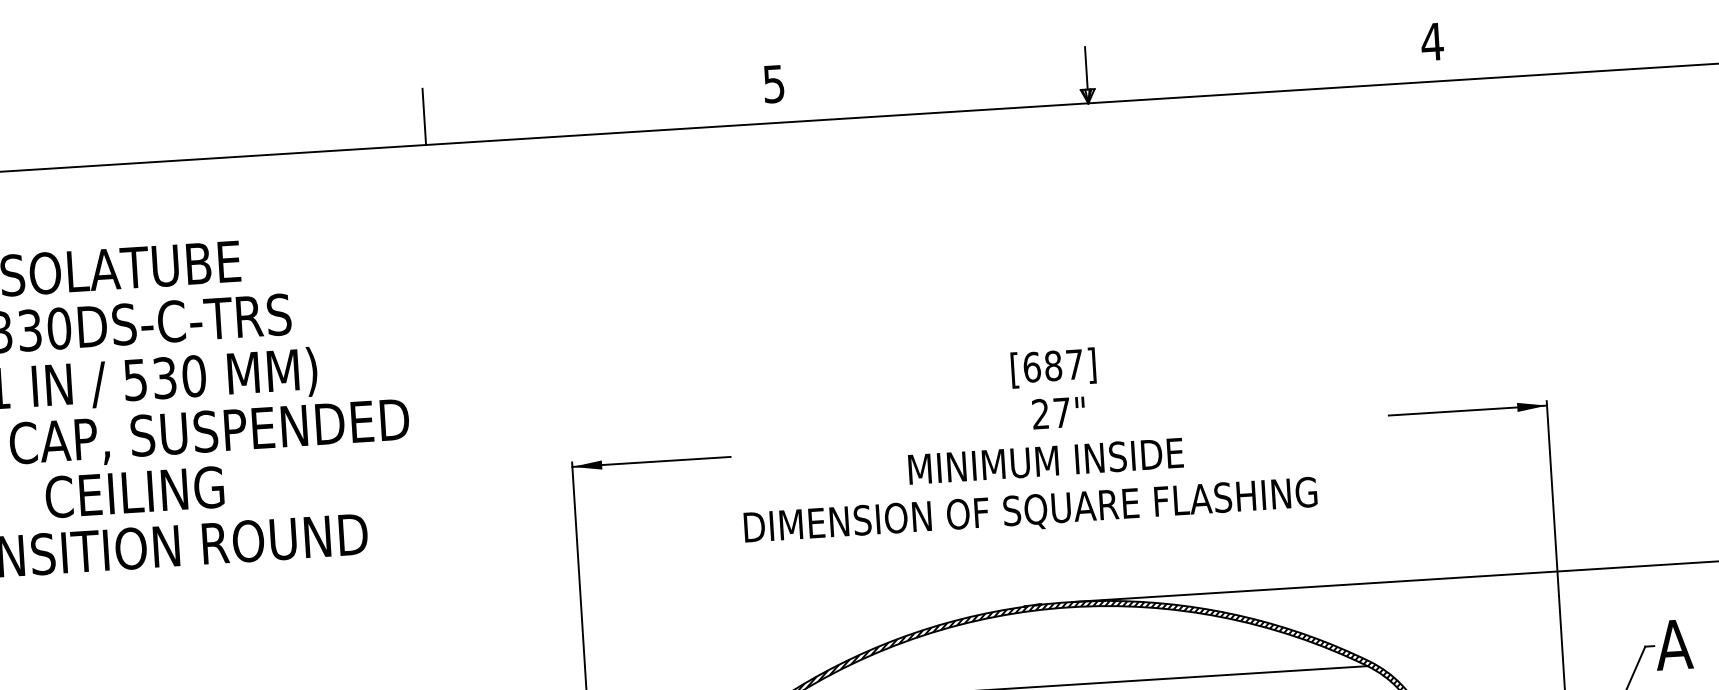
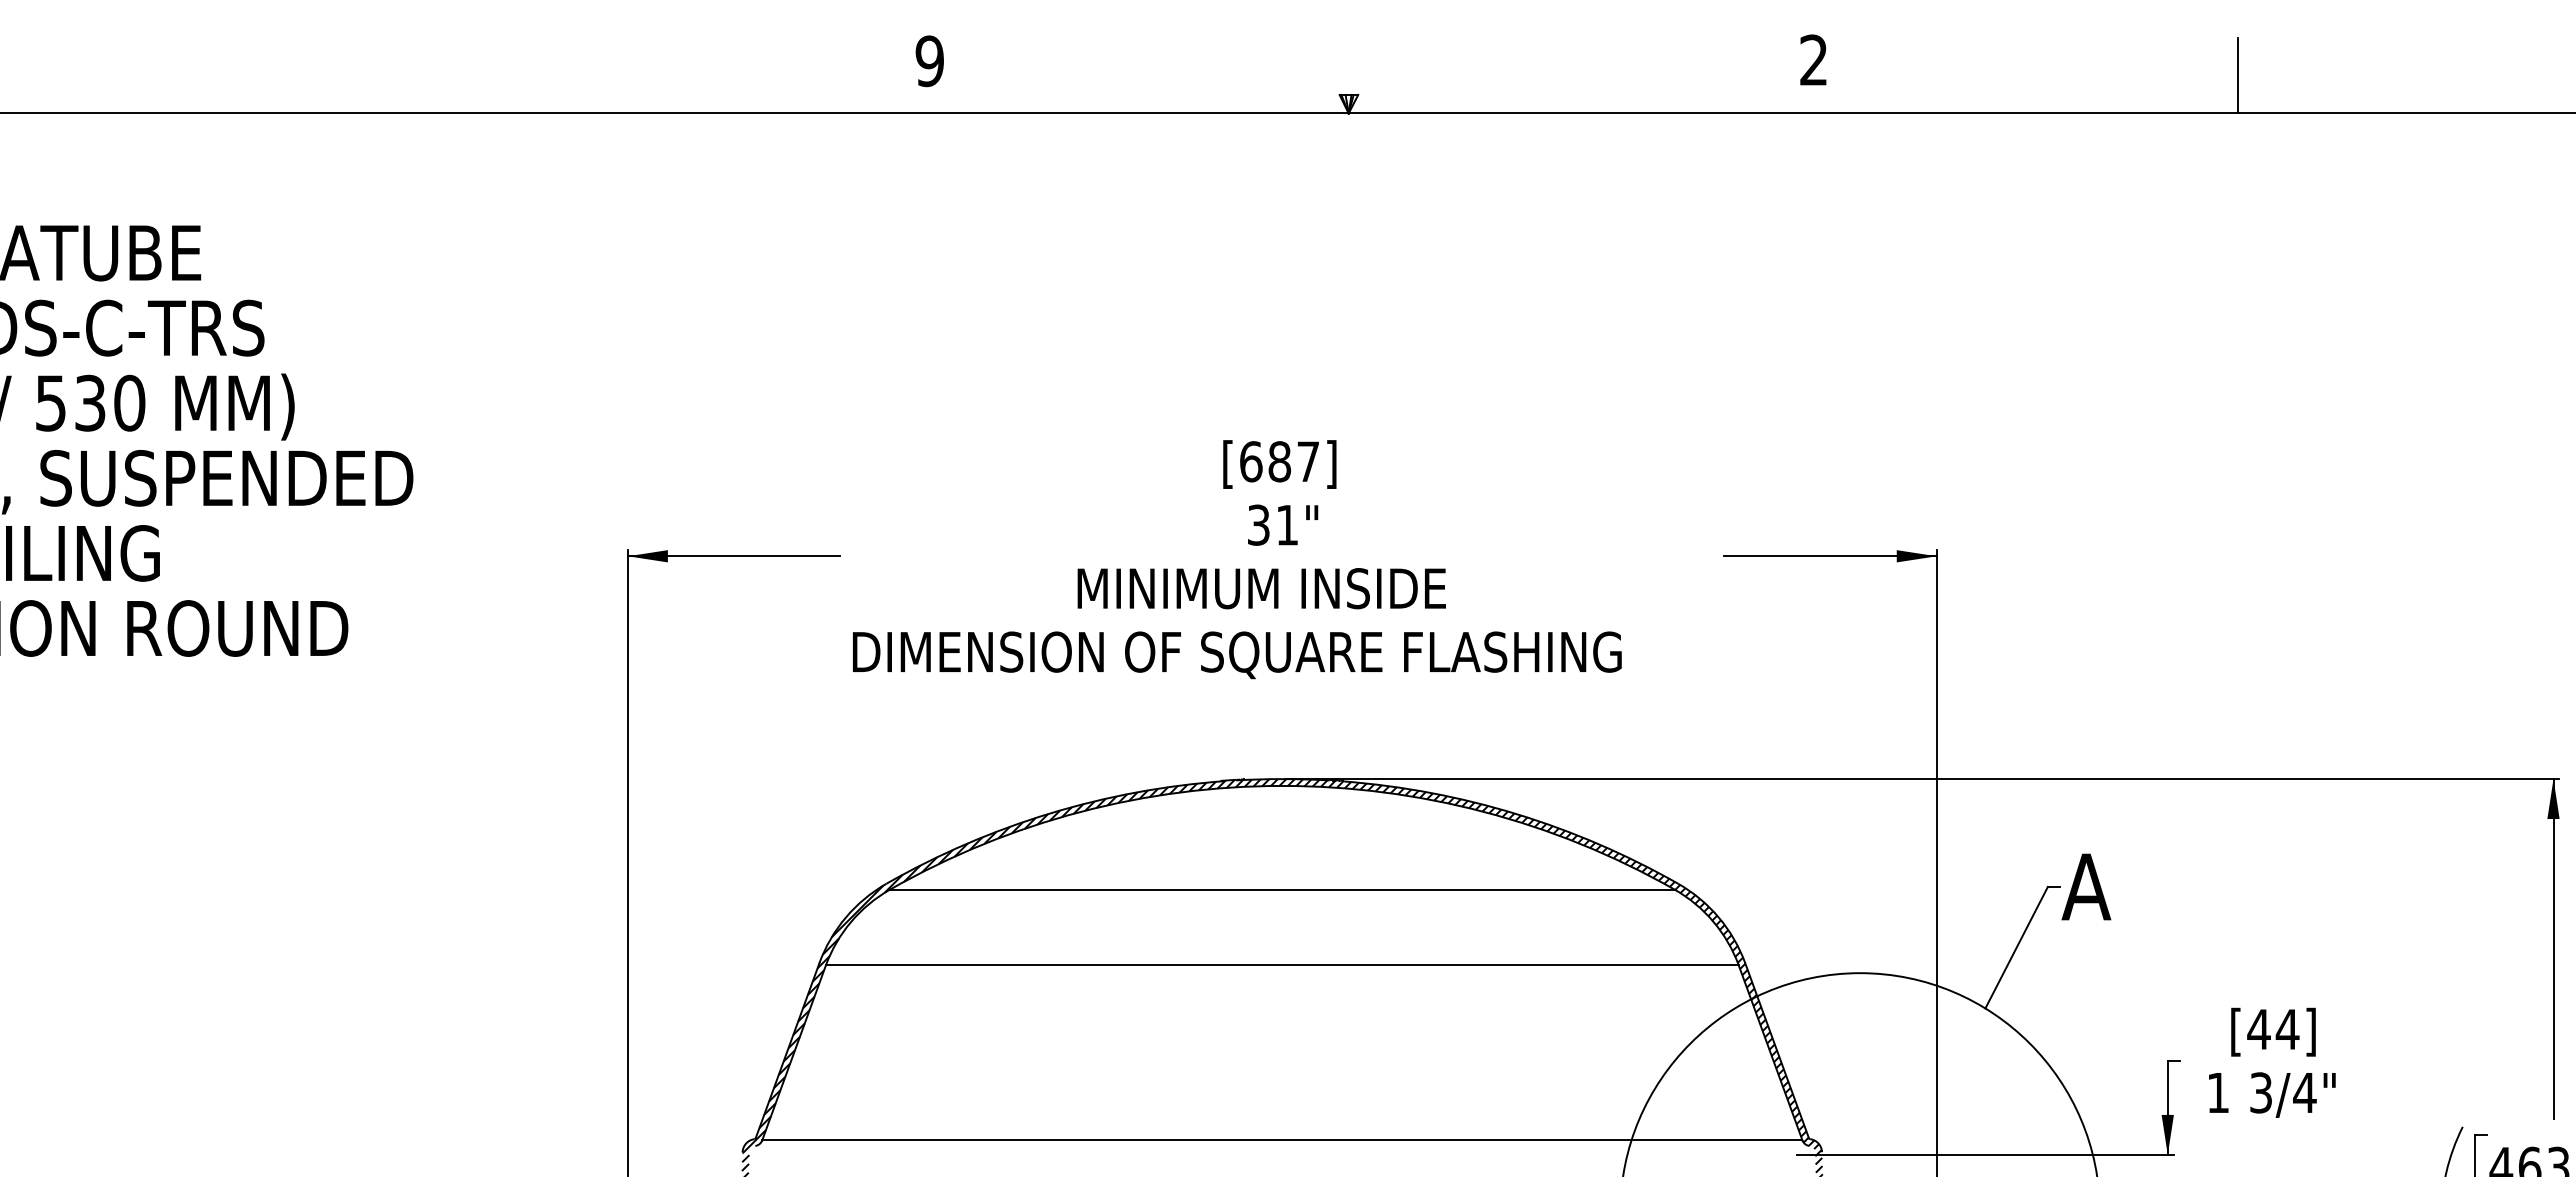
text: (1432, 41) -> (1813, 59), 4 -> 2
line: (1085, 67) -> (1348, 65), removed
text: (773, 83) -> (929, 60), 5 -> 9
line: (424, 116) -> (459, 75), removed
text: (1050, 413) -> (1272, 524), 27" -> 31"

